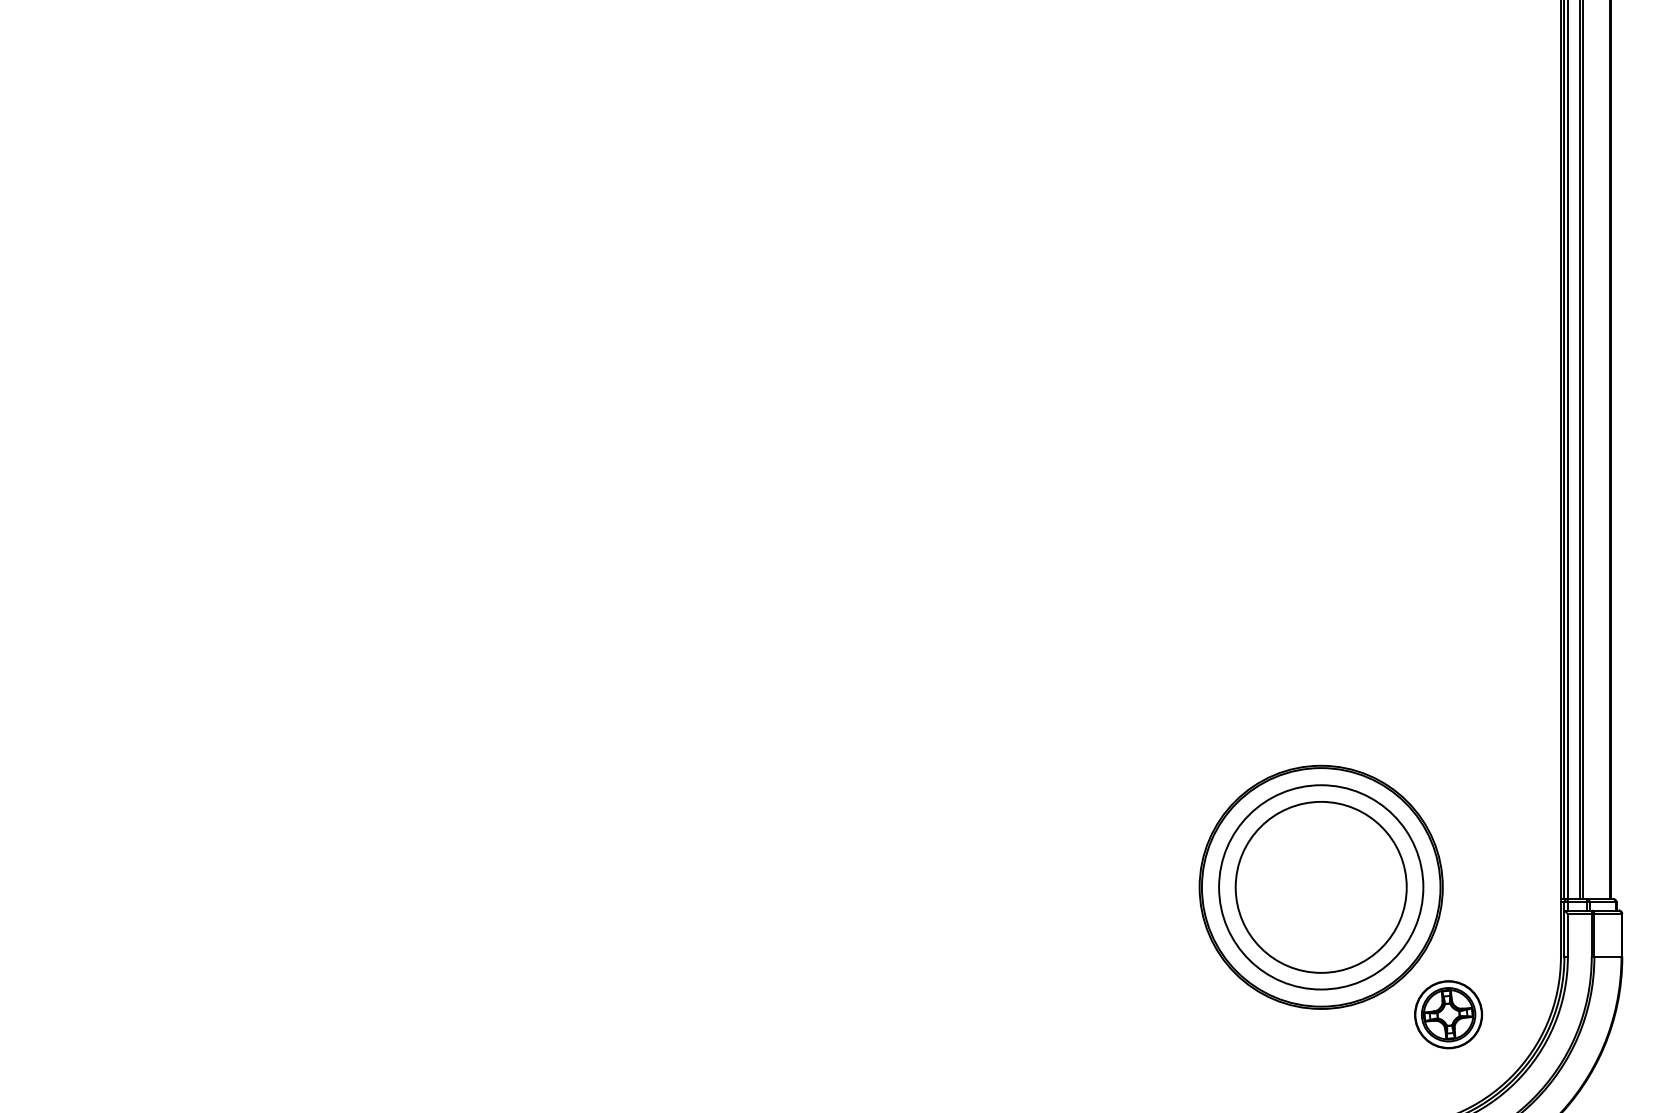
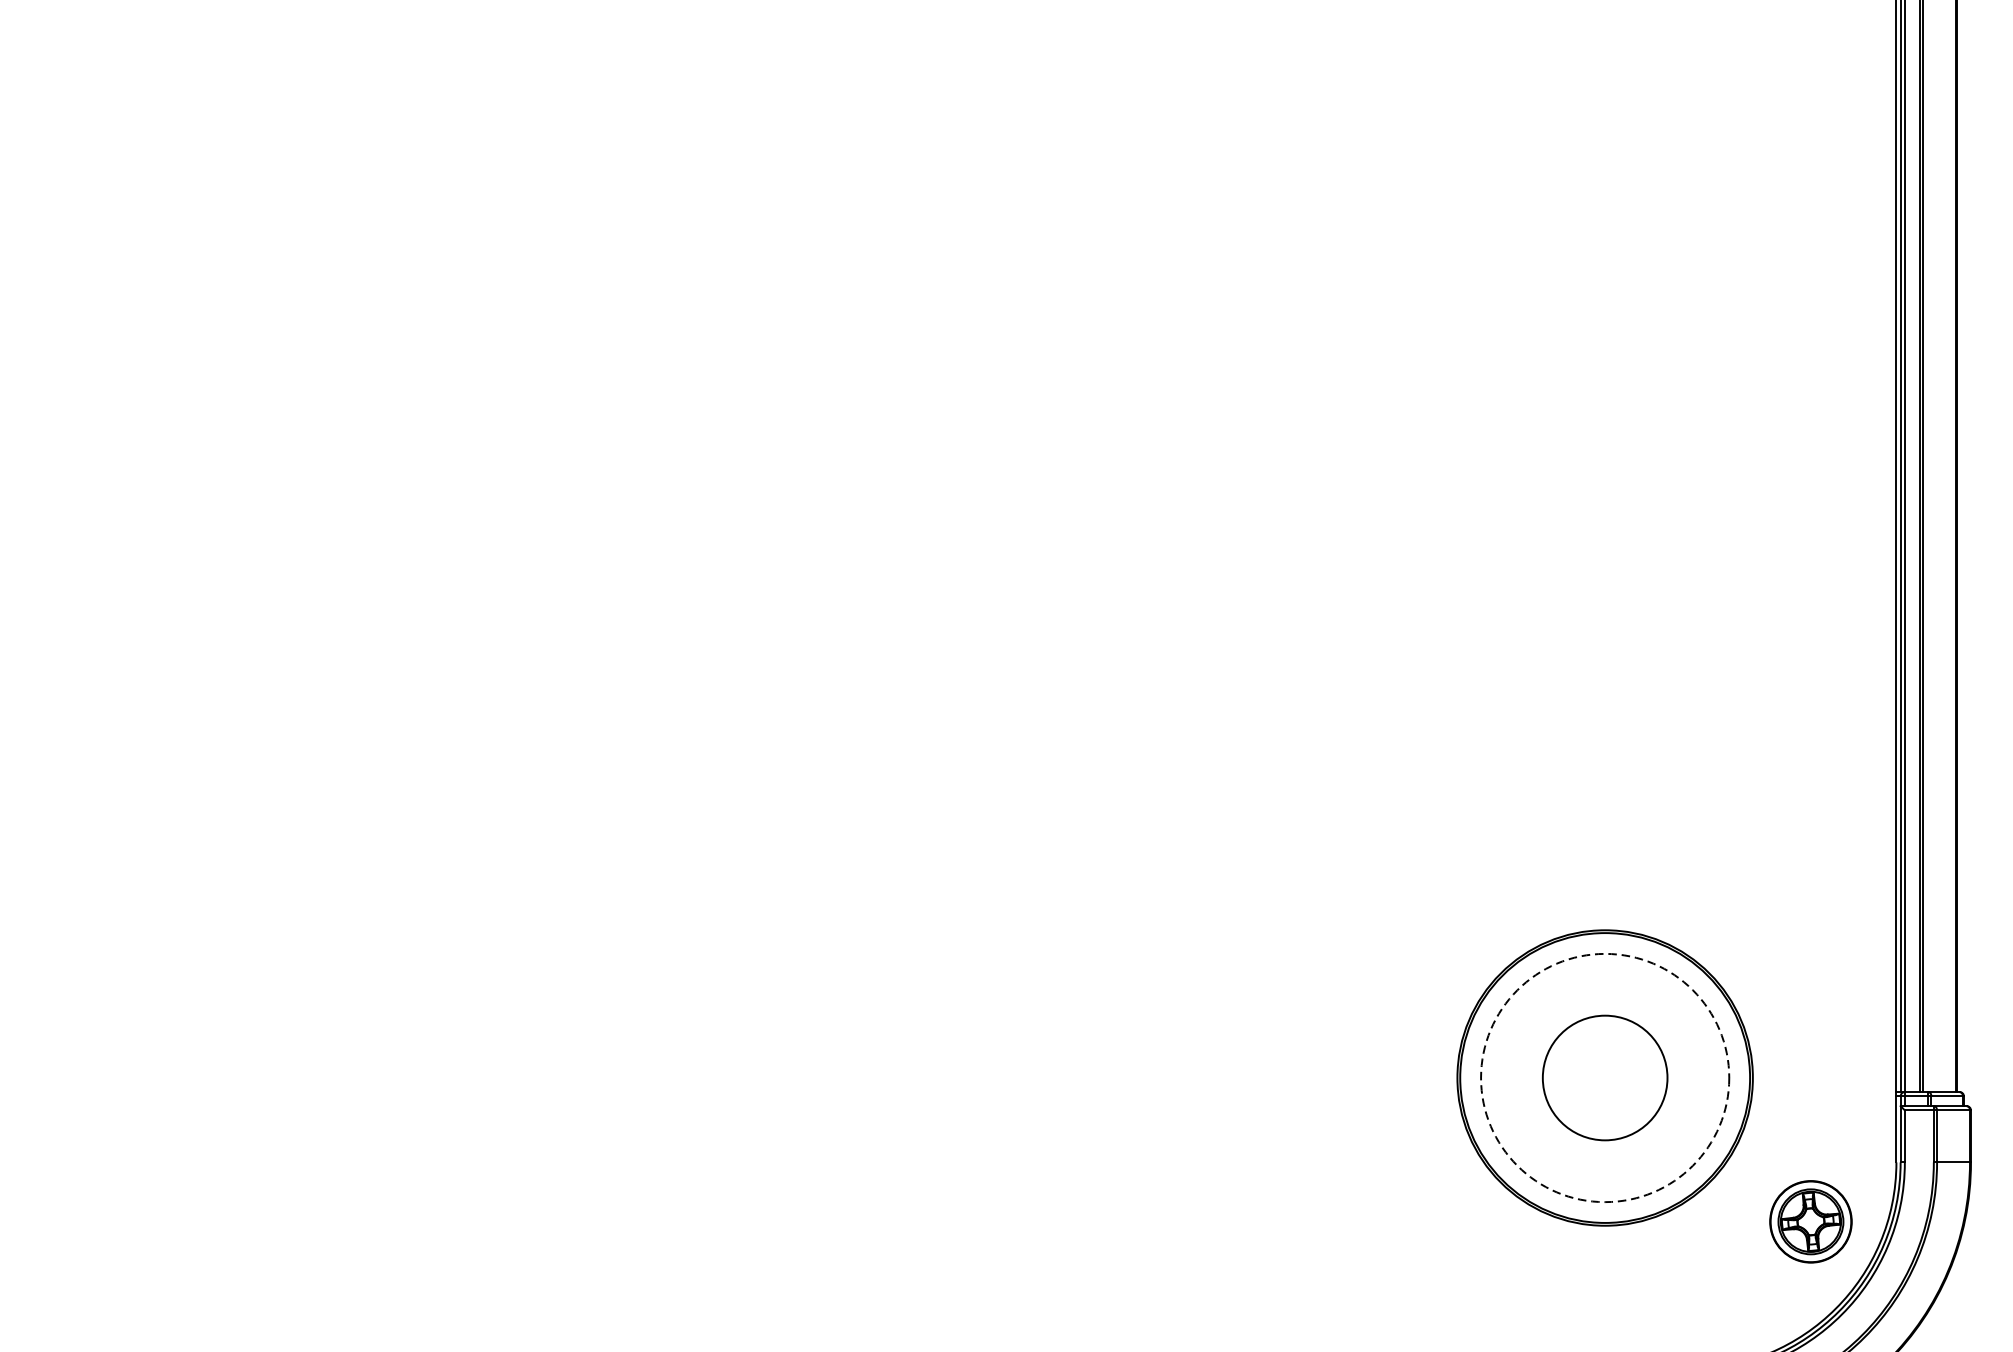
circle: (1320, 886) -> (1604, 1076), size x0.6
circle: (1321, 887) -> (1605, 1078), solid -> dashed
part: (1448, 1014) -> (1810, 1221), moved

